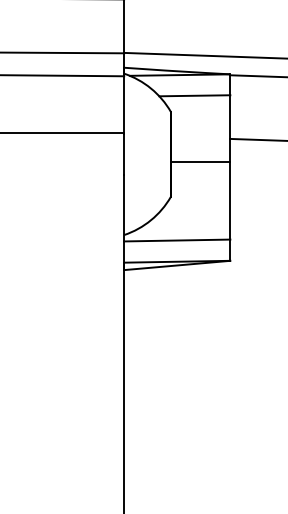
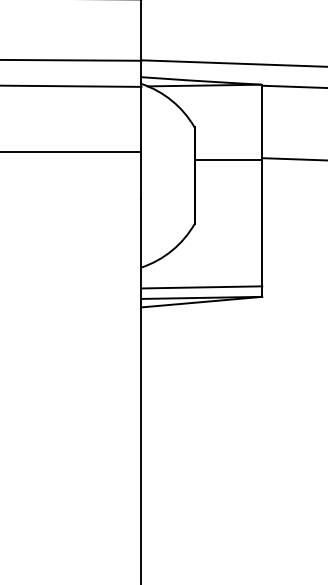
line: (194, 95) -> (221, 108), removed
line: (200, 161) -> (228, 159), moved
line: (177, 240) -> (202, 287), moved

